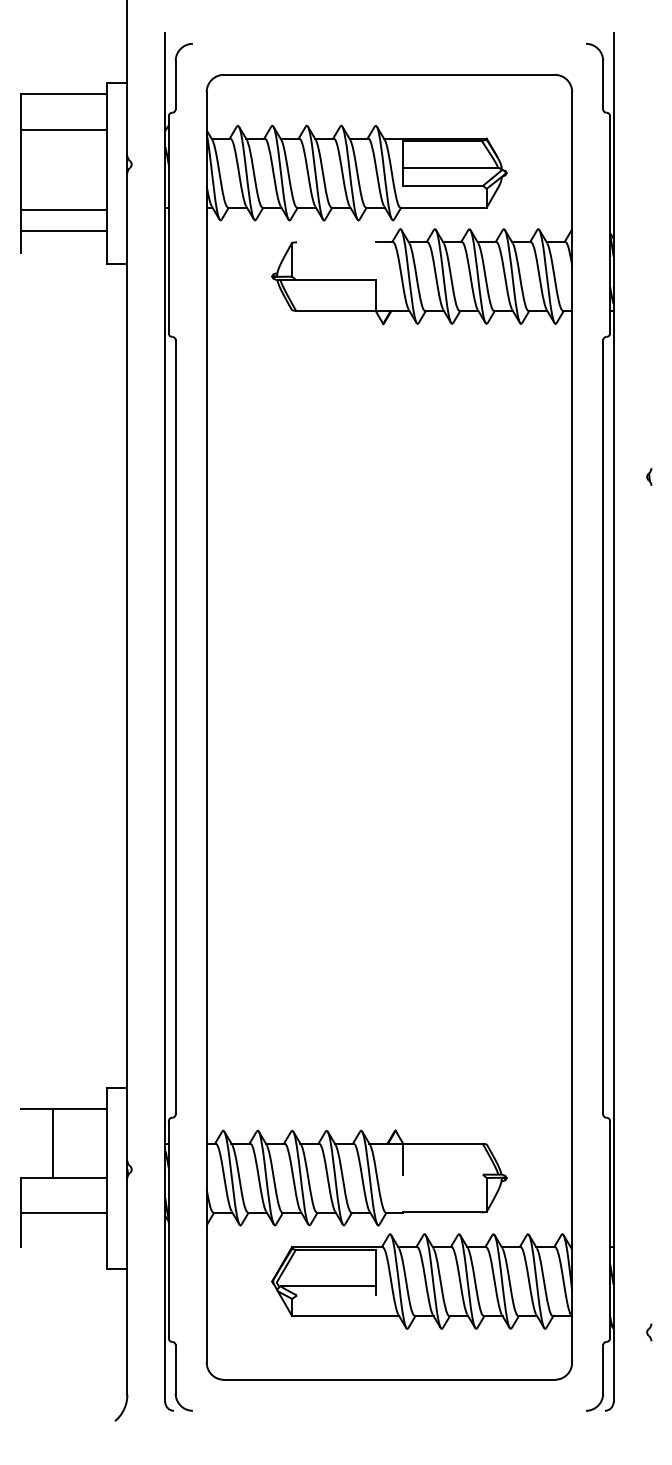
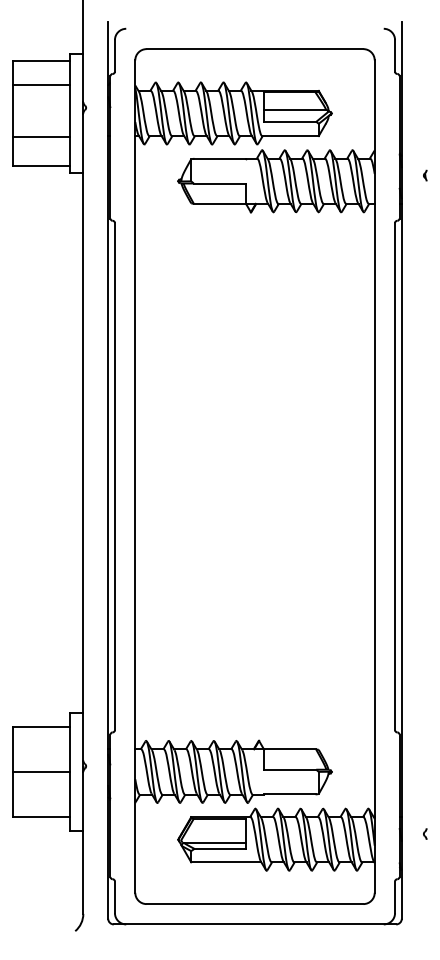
line: (63, 231) -> (41, 165), moved
line: (335, 241) -> (219, 158), added
part: (649, 476) -> (425, 175), moved
line: (52, 1142) -> (13, 748), moved
line: (443, 1174) -> (290, 769), added
line: (63, 1214) -> (41, 817), moved
line: (335, 1294) -> (219, 848), added
part: (649, 1331) -> (425, 833), moved
line: (388, 1410) -> (254, 924), added

